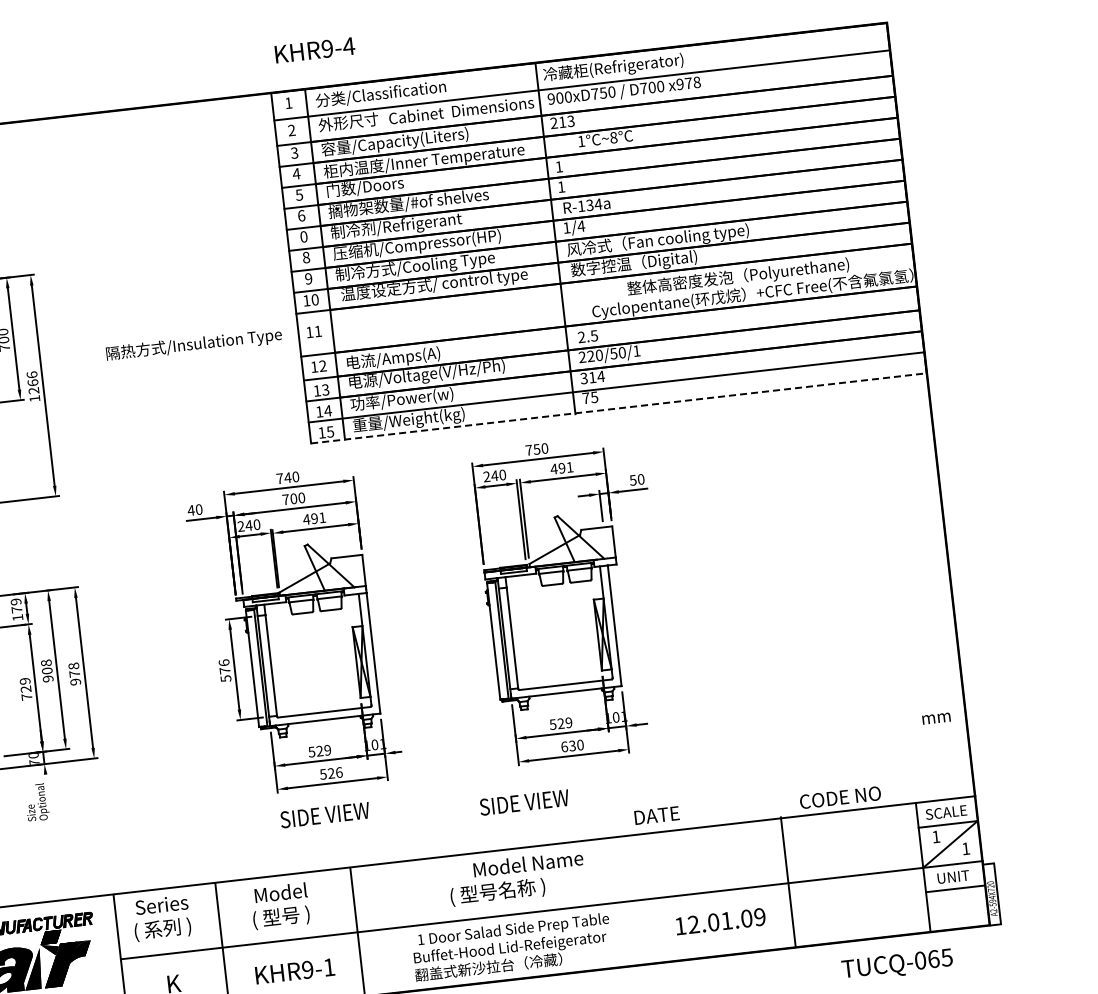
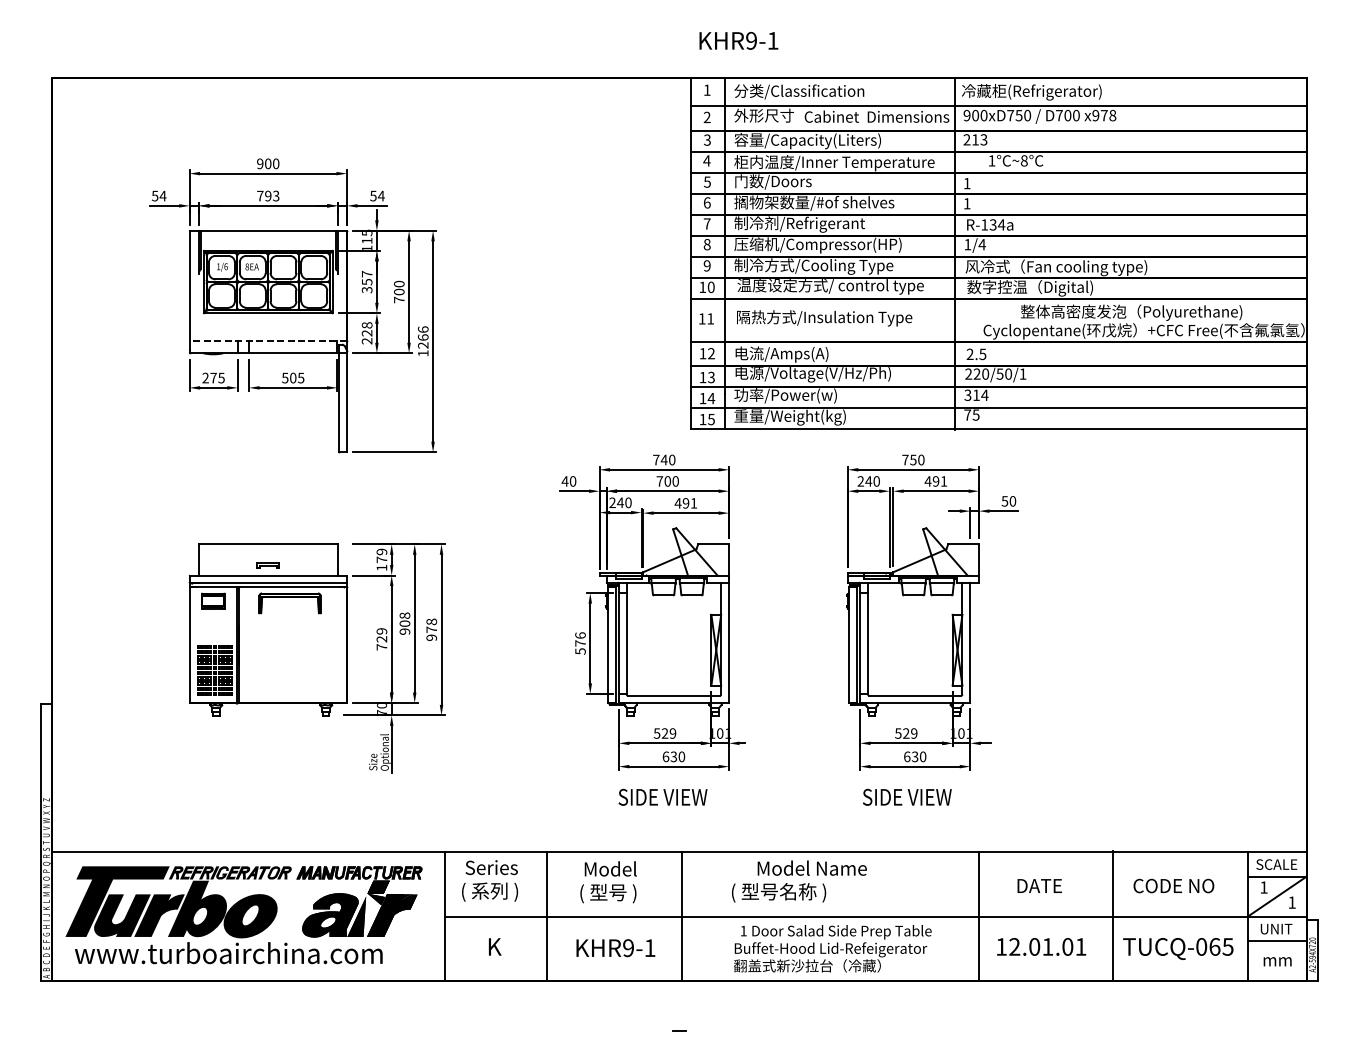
text: (348, 46) -> (772, 40), KHR9-4 -> KHR9-1
text: (303, 236) -> (706, 223), 0 -> 7
text: (194, 345) -> (824, 318), moved
line: (618, 408) -> (998, 428), dashed -> solid
text: (936, 718) -> (1277, 961), moved
text: (330, 773) -> (673, 756), 526 -> 630
line: (48, 797) -> (391, 748), added
text: (839, 797) -> (1173, 885), moved
text: (524, 801) -> (907, 796), moved
text: (656, 815) -> (1039, 885), moved
text: (517, 878) -> (799, 881), moved
line: (655, 898) -> (979, 916), added
text: (759, 916) -> (1080, 946), 12.01.09 -> 12.01.01
text: (897, 964) -> (1178, 948), moved

